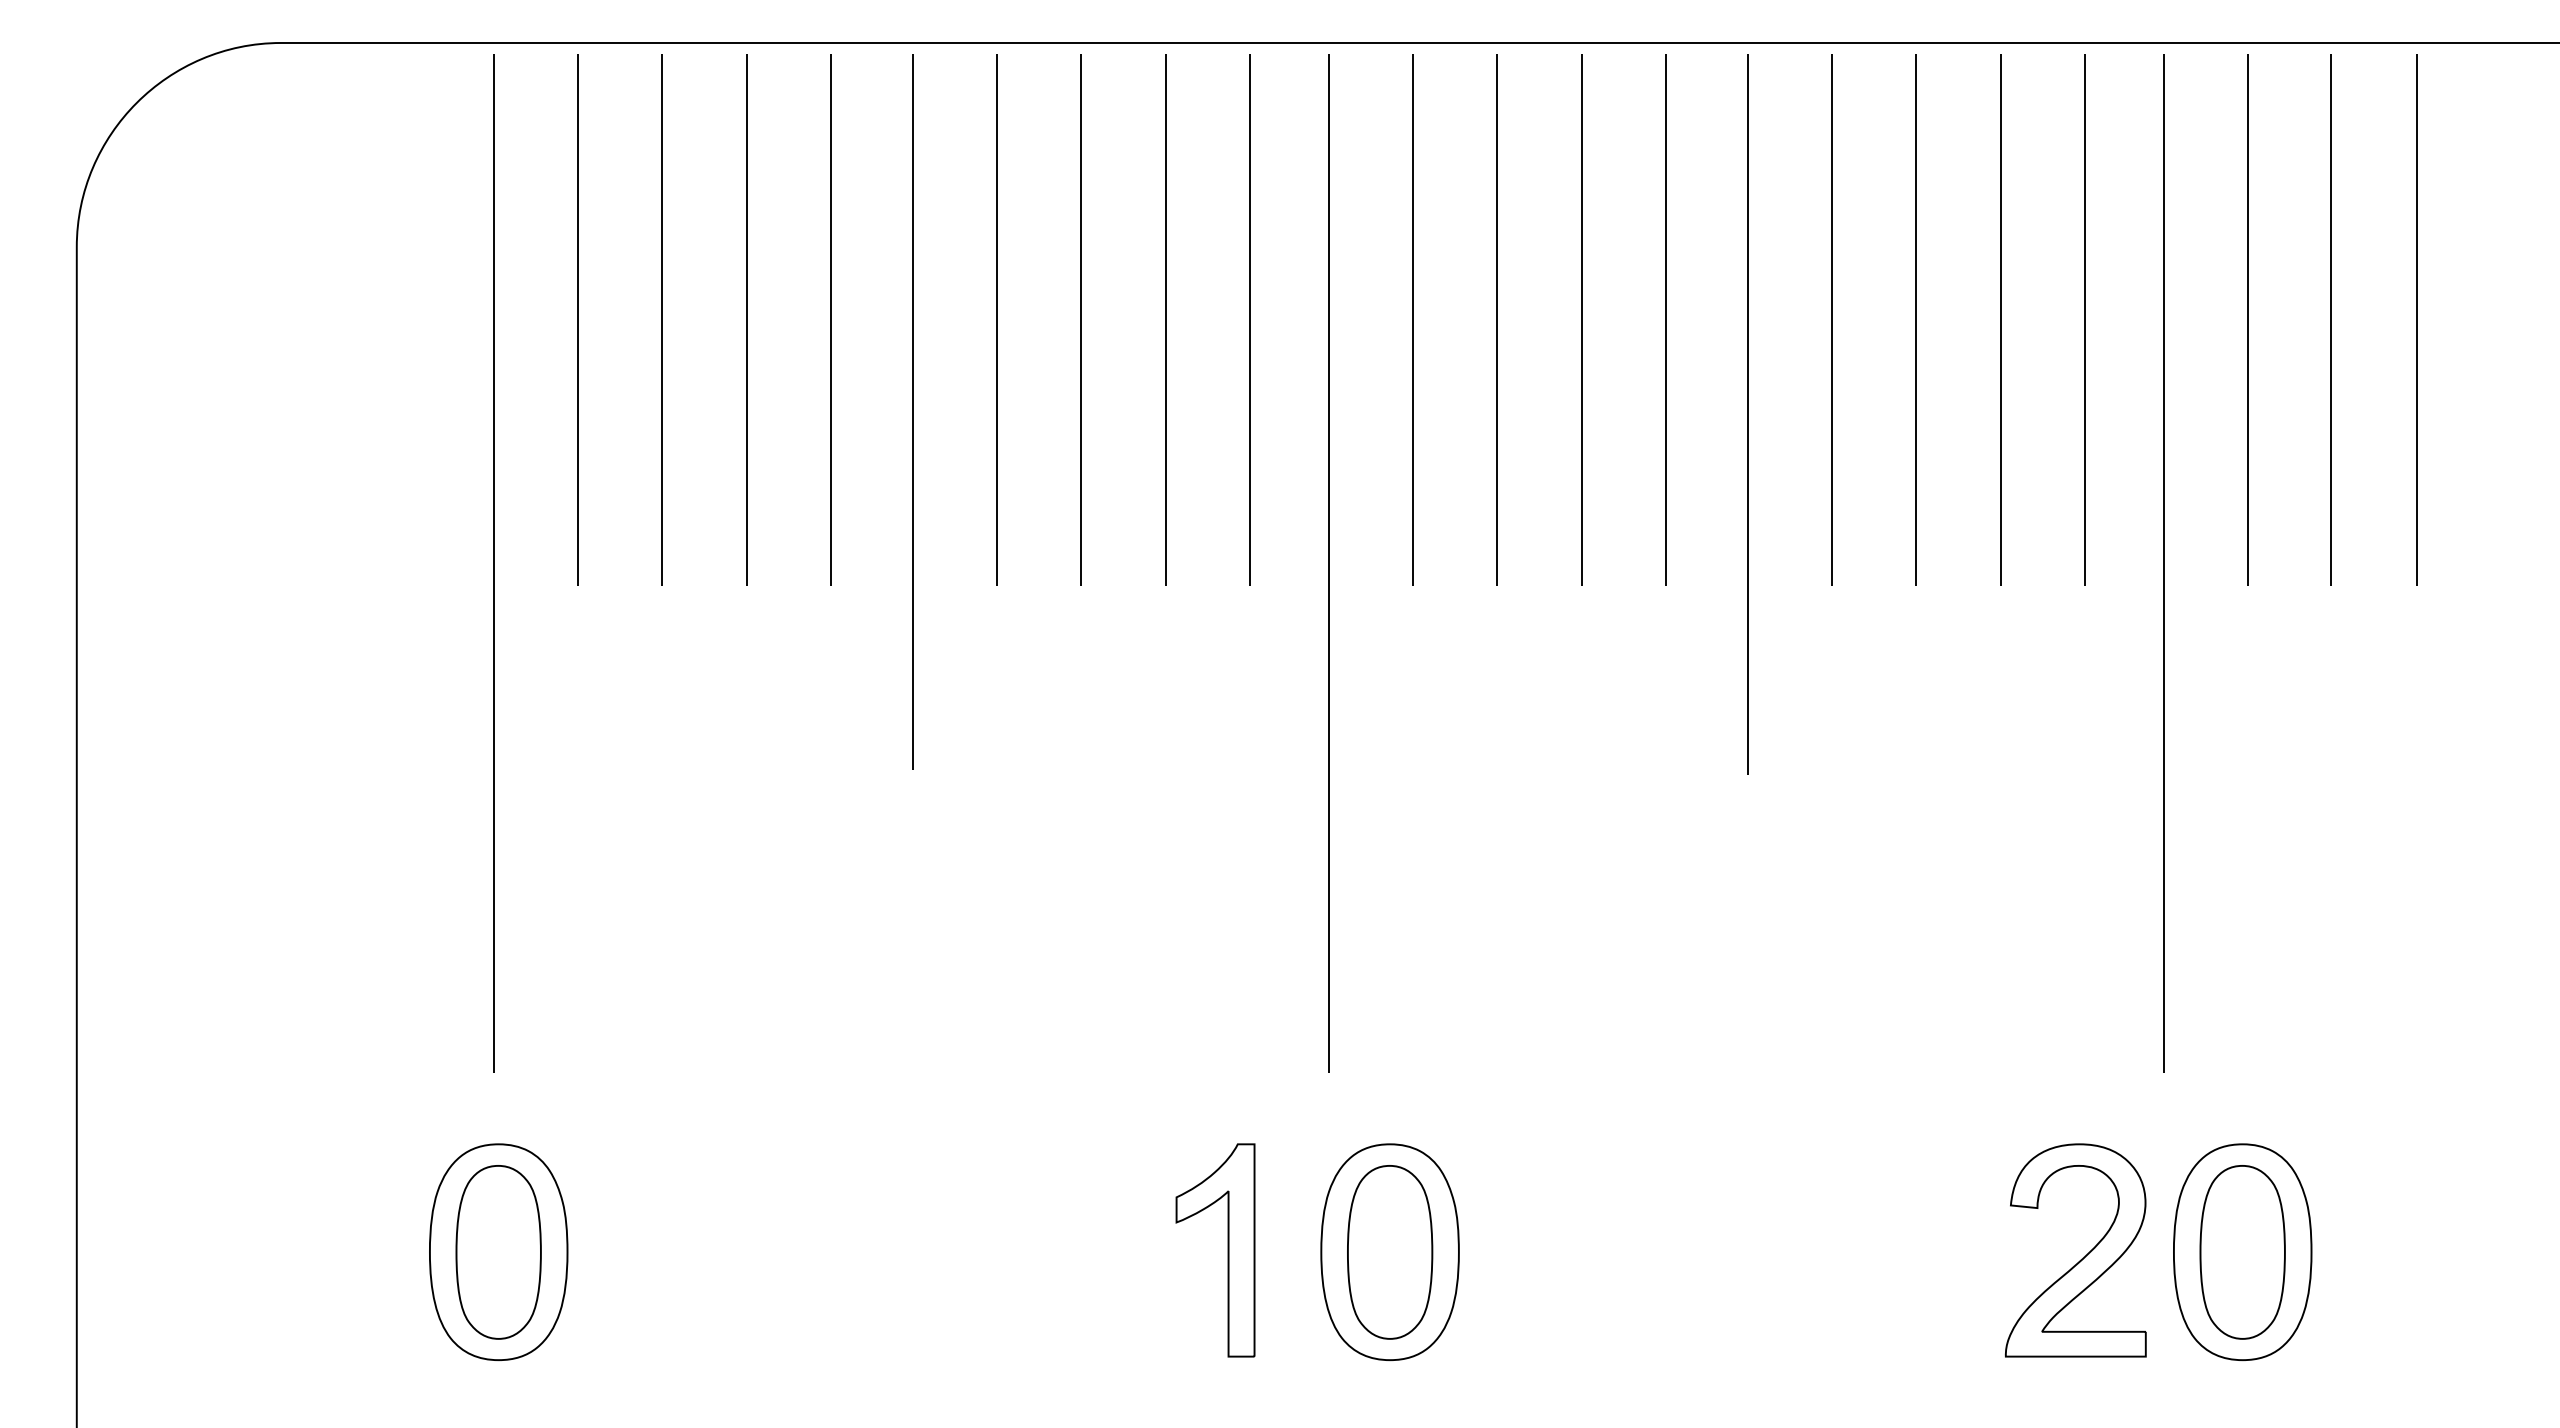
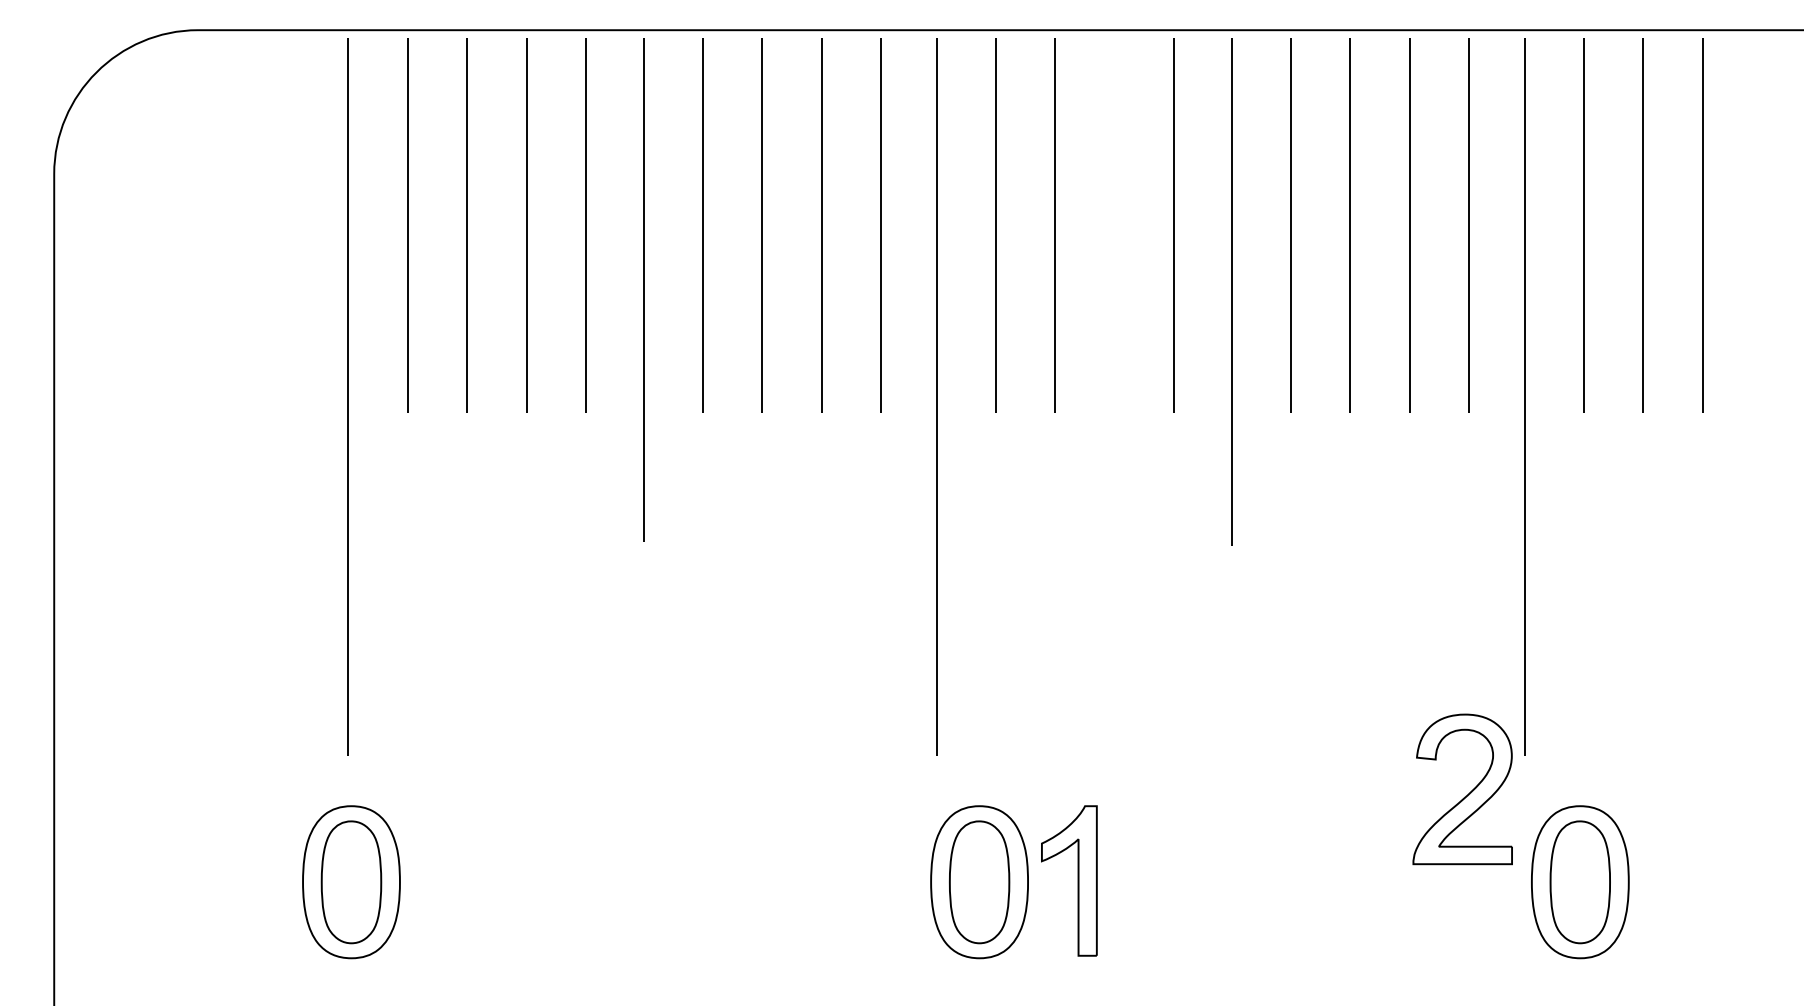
line: (1581, 319) -> (1114, 225), removed
part: (1227, 1250) -> (1077, 881), moved
part: (2081, 1258) -> (1466, 795), moved

